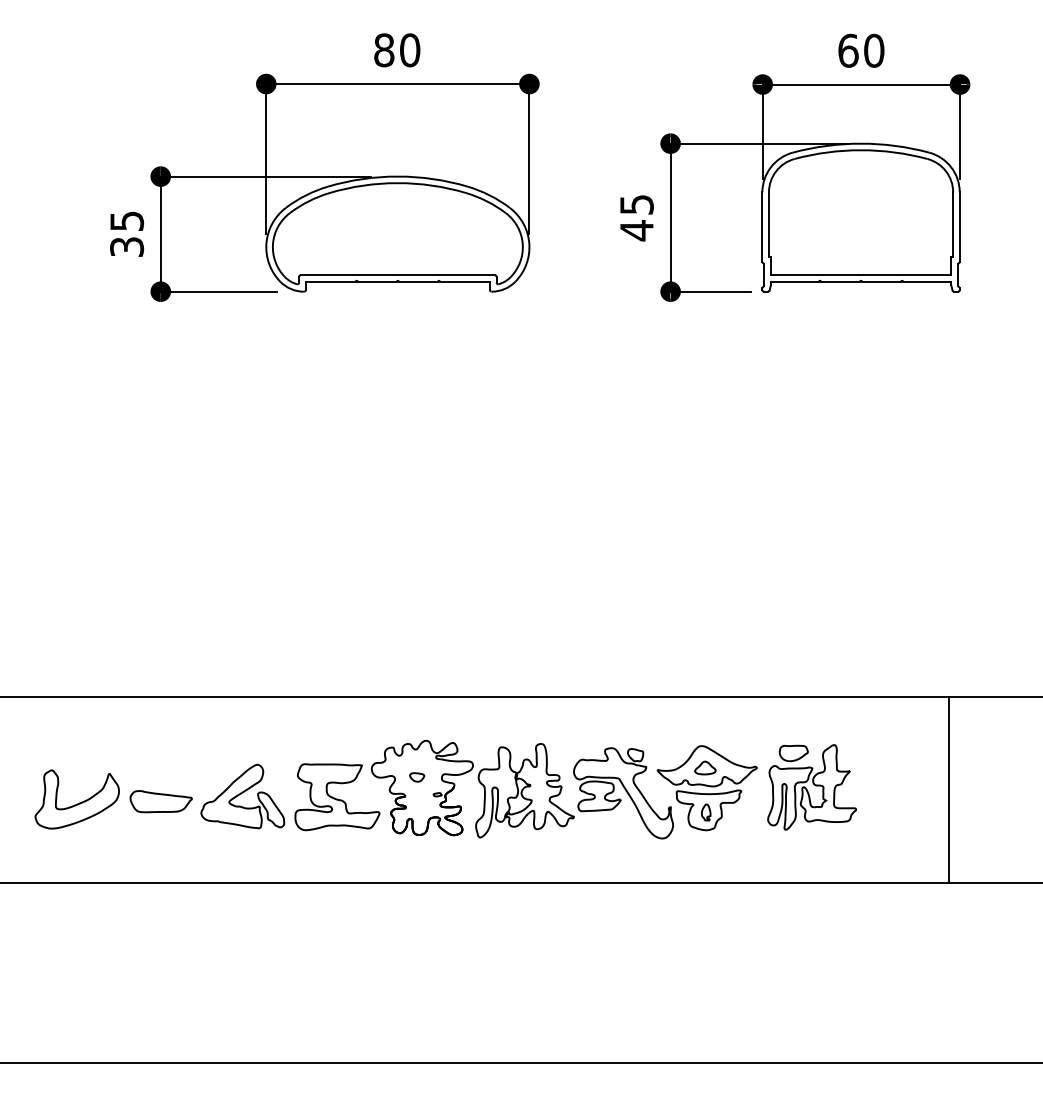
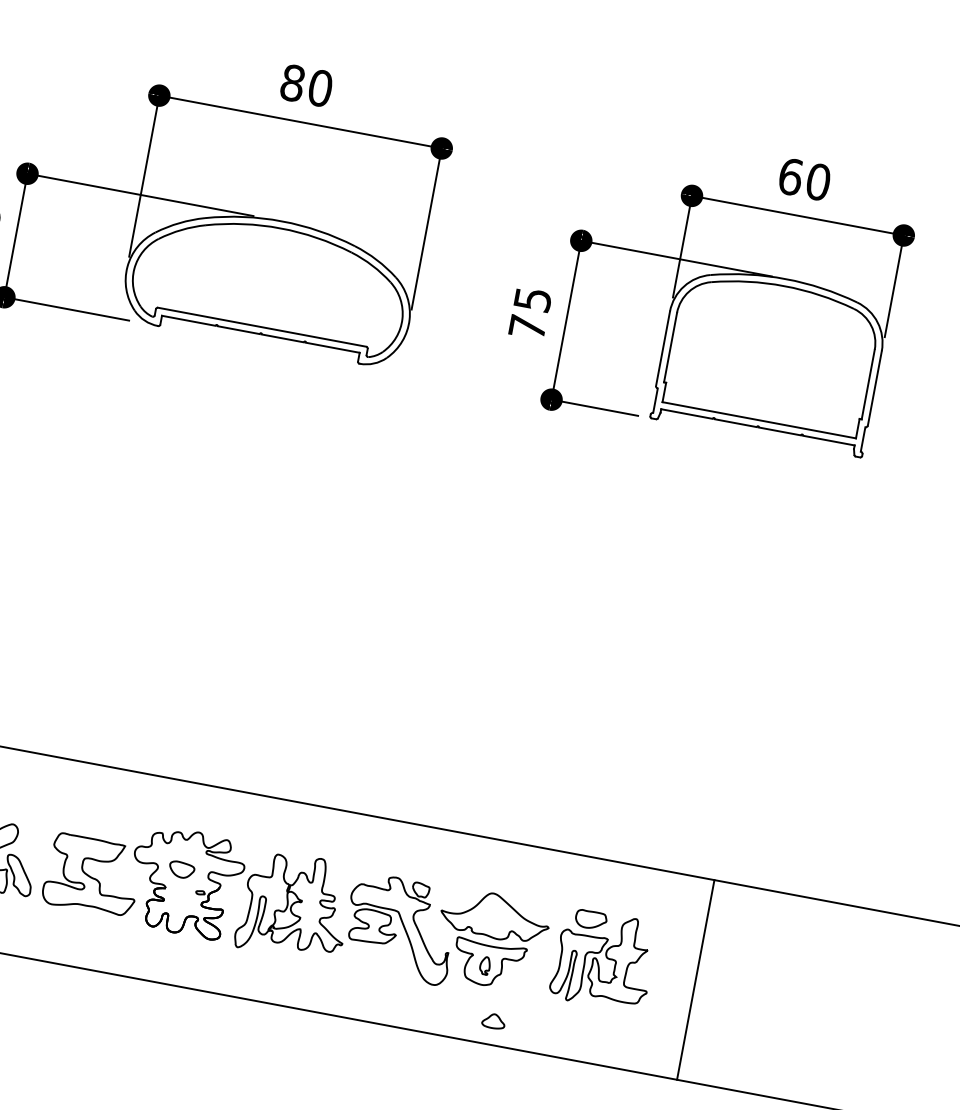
text: (636, 230) -> (527, 327), 45 -> 75
curve: (702, 764) -> (491, 1016), moved
part: (417, 777) -> (182, 870), size x1.6
line: (949, 789) -> (696, 979), moved

